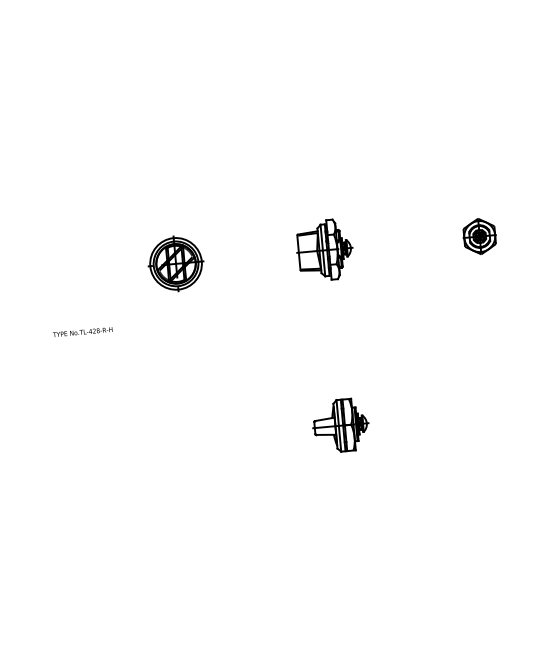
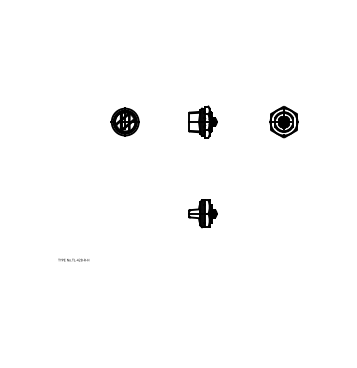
part: (478, 237) -> (283, 122), size x1.67
text: (82, 331) -> (73, 259), moved

